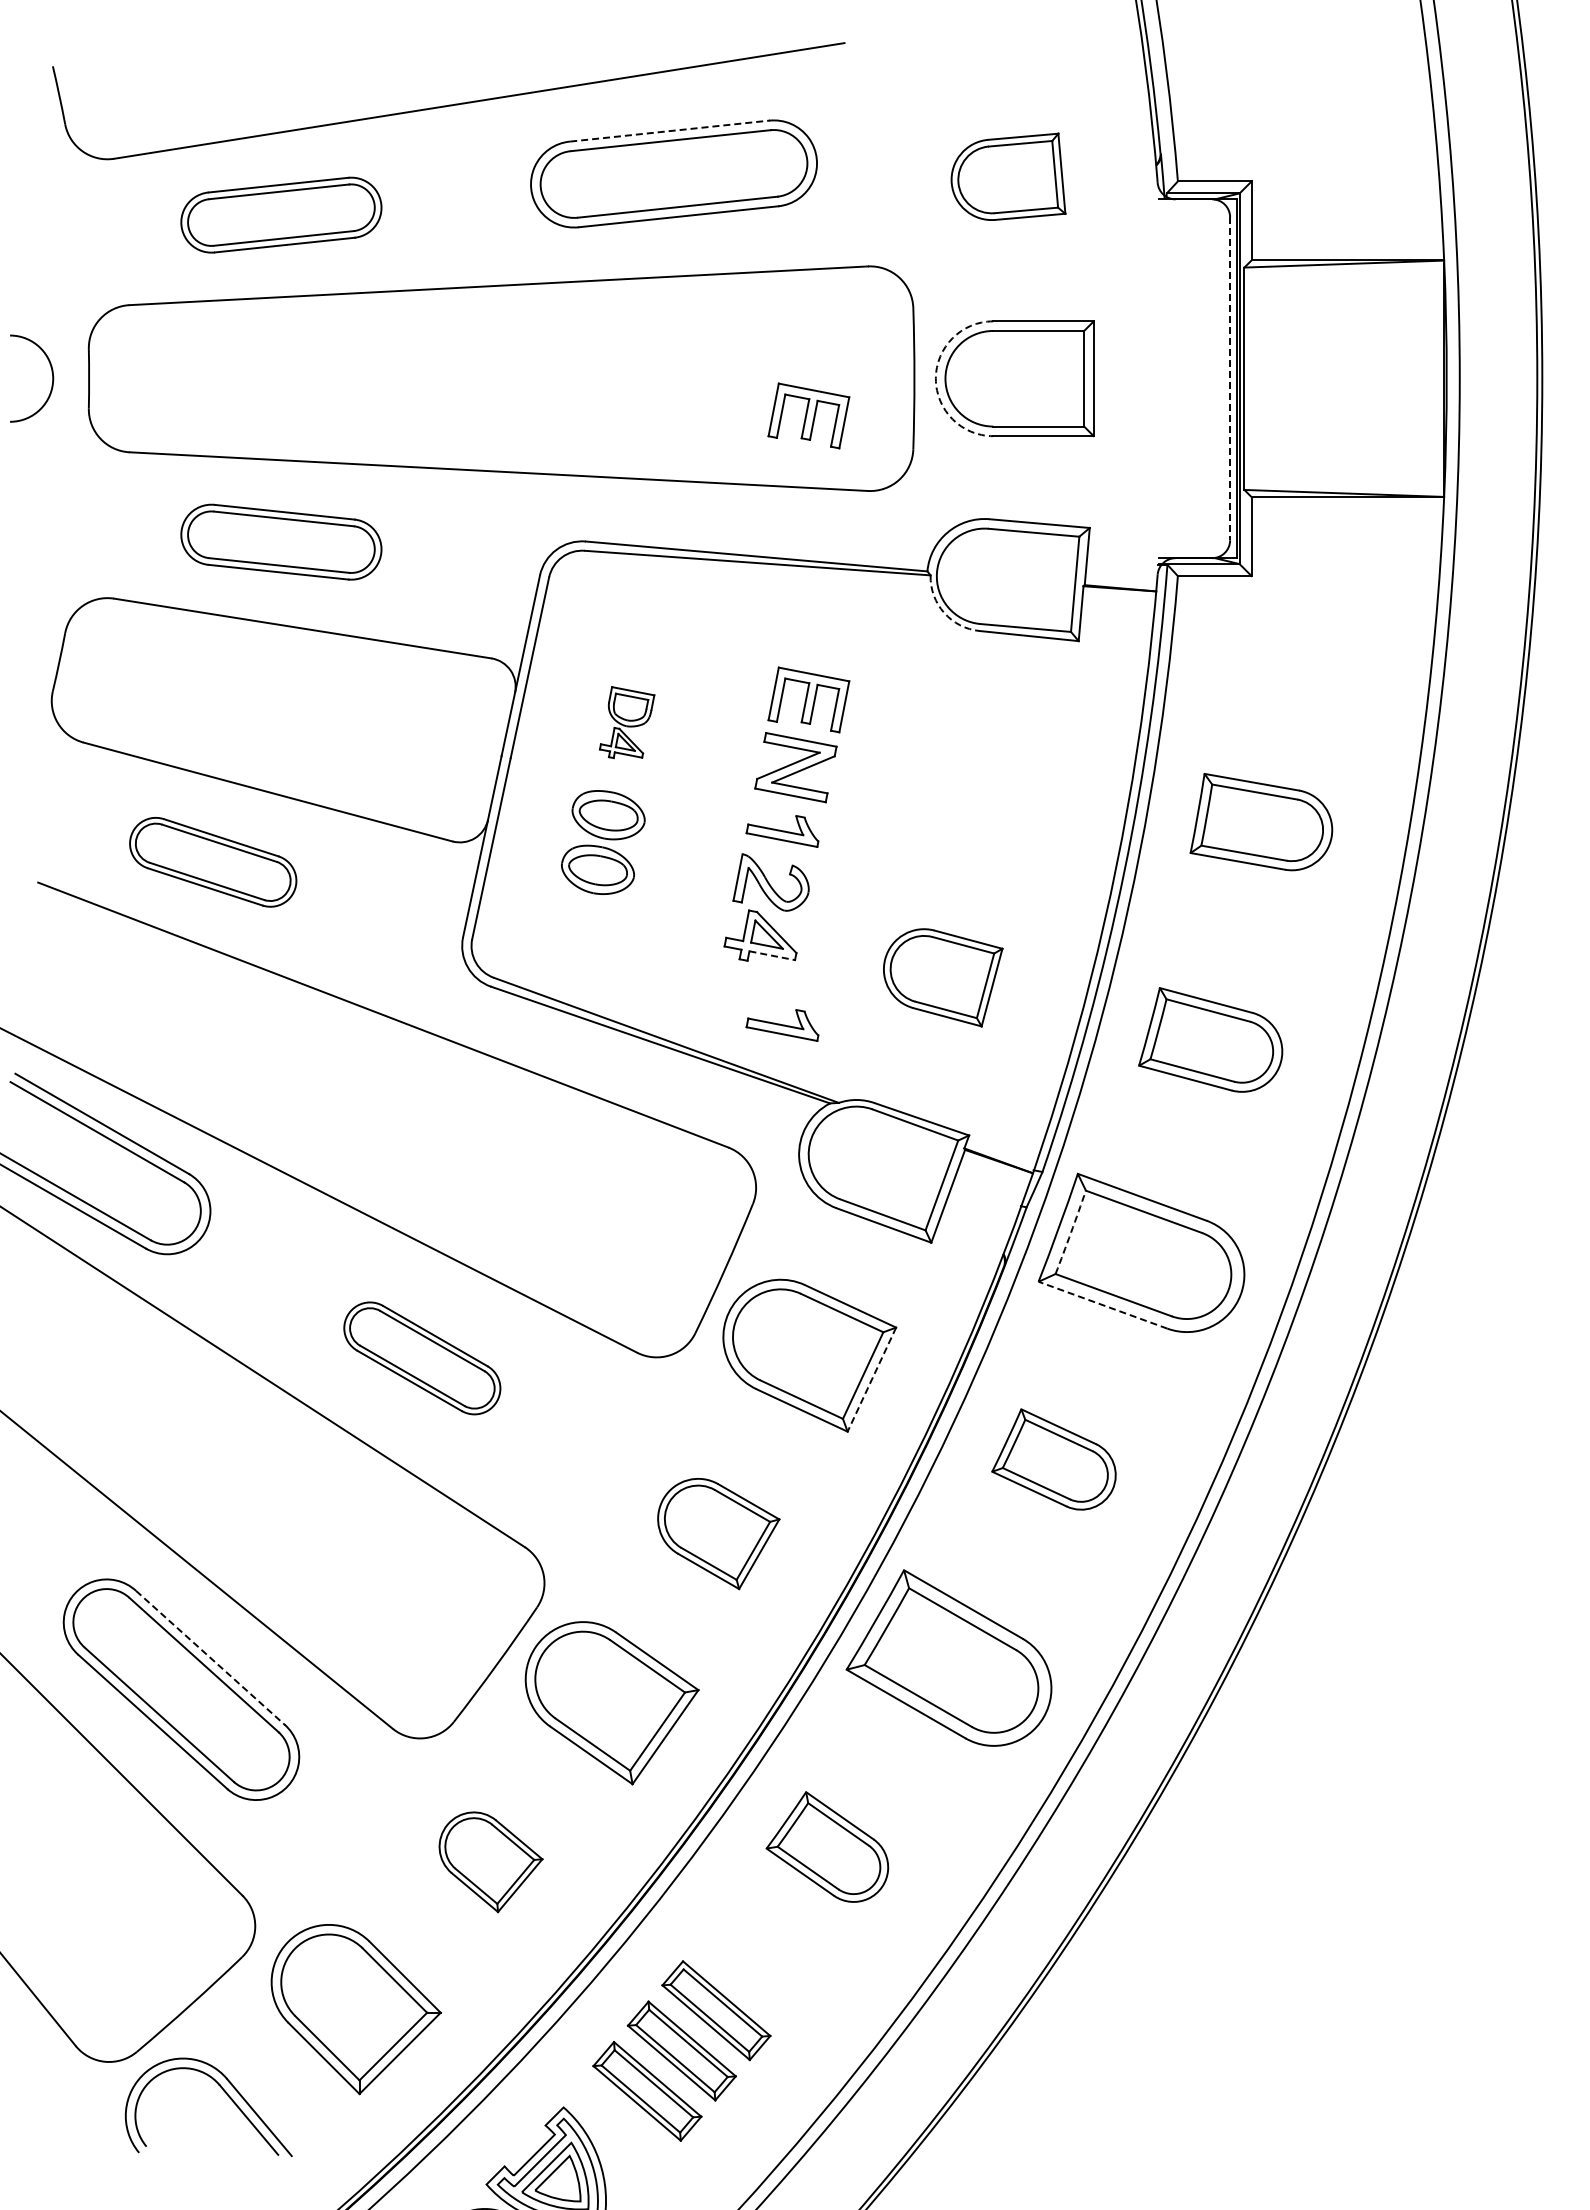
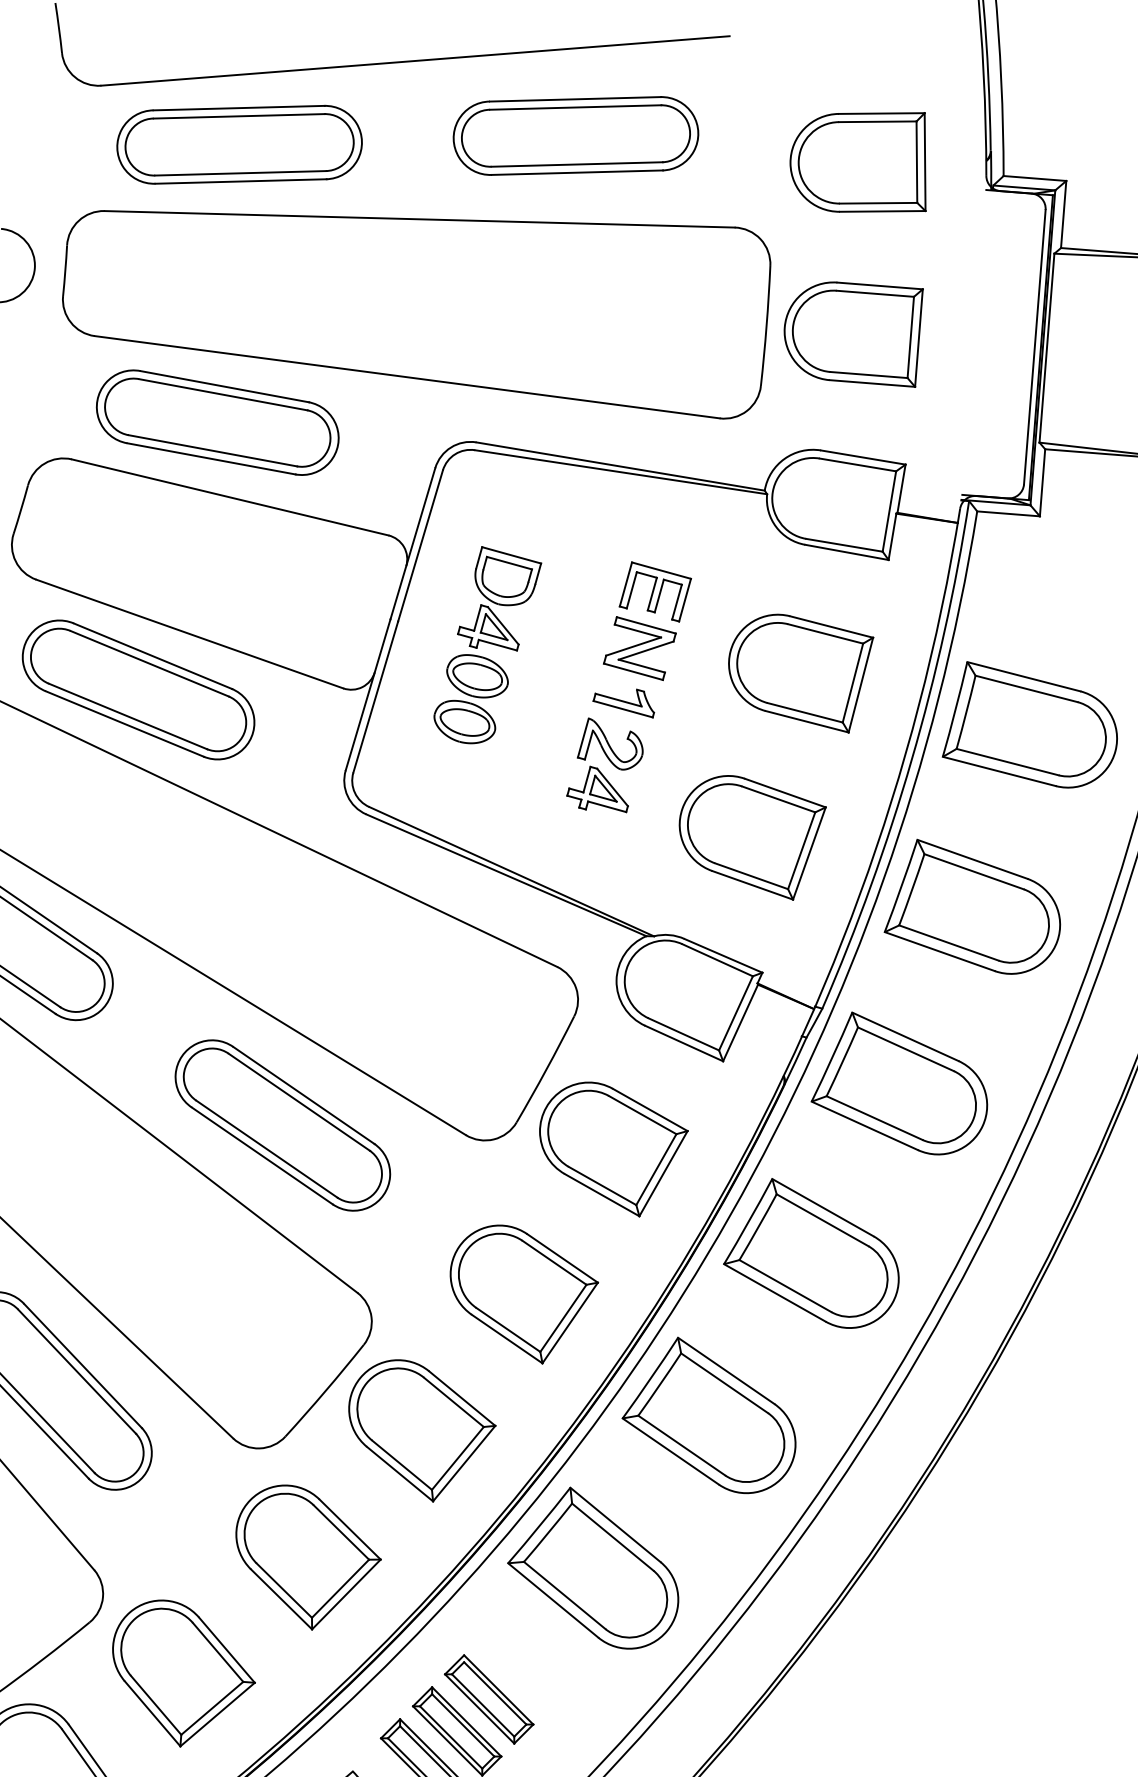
line: (670, 131) -> (575, 99), dashed -> solid
part: (1008, 176) -> (860, 160), size x1.43
part: (281, 214) -> (239, 144), size x1.43
arc: (935, 378) -> (784, 327), dashed -> solid
line: (1230, 379) -> (1035, 347), dashed -> solid
part: (808, 415) -> (674, 350), removed
part: (281, 541) -> (217, 422), size x1.43
arc: (944, 612) -> (776, 526), dashed -> solid
part: (626, 722) -> (498, 598), size x1.67
part: (984, 780) -> (799, 672), added
part: (1261, 821) -> (1031, 725), size x1.43
part: (212, 862) -> (137, 690), size x1.67
line: (772, 955) -> (607, 806), dashed -> solid
part: (942, 977) -> (750, 836), size x1.43
part: (782, 1025) -> (611, 866), removed
part: (1210, 1039) -> (973, 907), size x1.43
arc: (1071, 1232) -> (842, 1061), dashed -> solid
line: (1102, 1305) -> (864, 1126), dashed -> solid
part: (422, 1358) -> (283, 1125), size x1.67
line: (871, 1380) -> (663, 1174), dashed -> solid
part: (1053, 1459) -> (812, 1253), size x1.67
part: (718, 1533) -> (522, 1294), size x1.43
line: (211, 1658) -> (83, 1366), dashed -> solid
part: (827, 1846) -> (594, 1567), size x1.67
part: (490, 1862) -> (307, 1558), size x1.67

